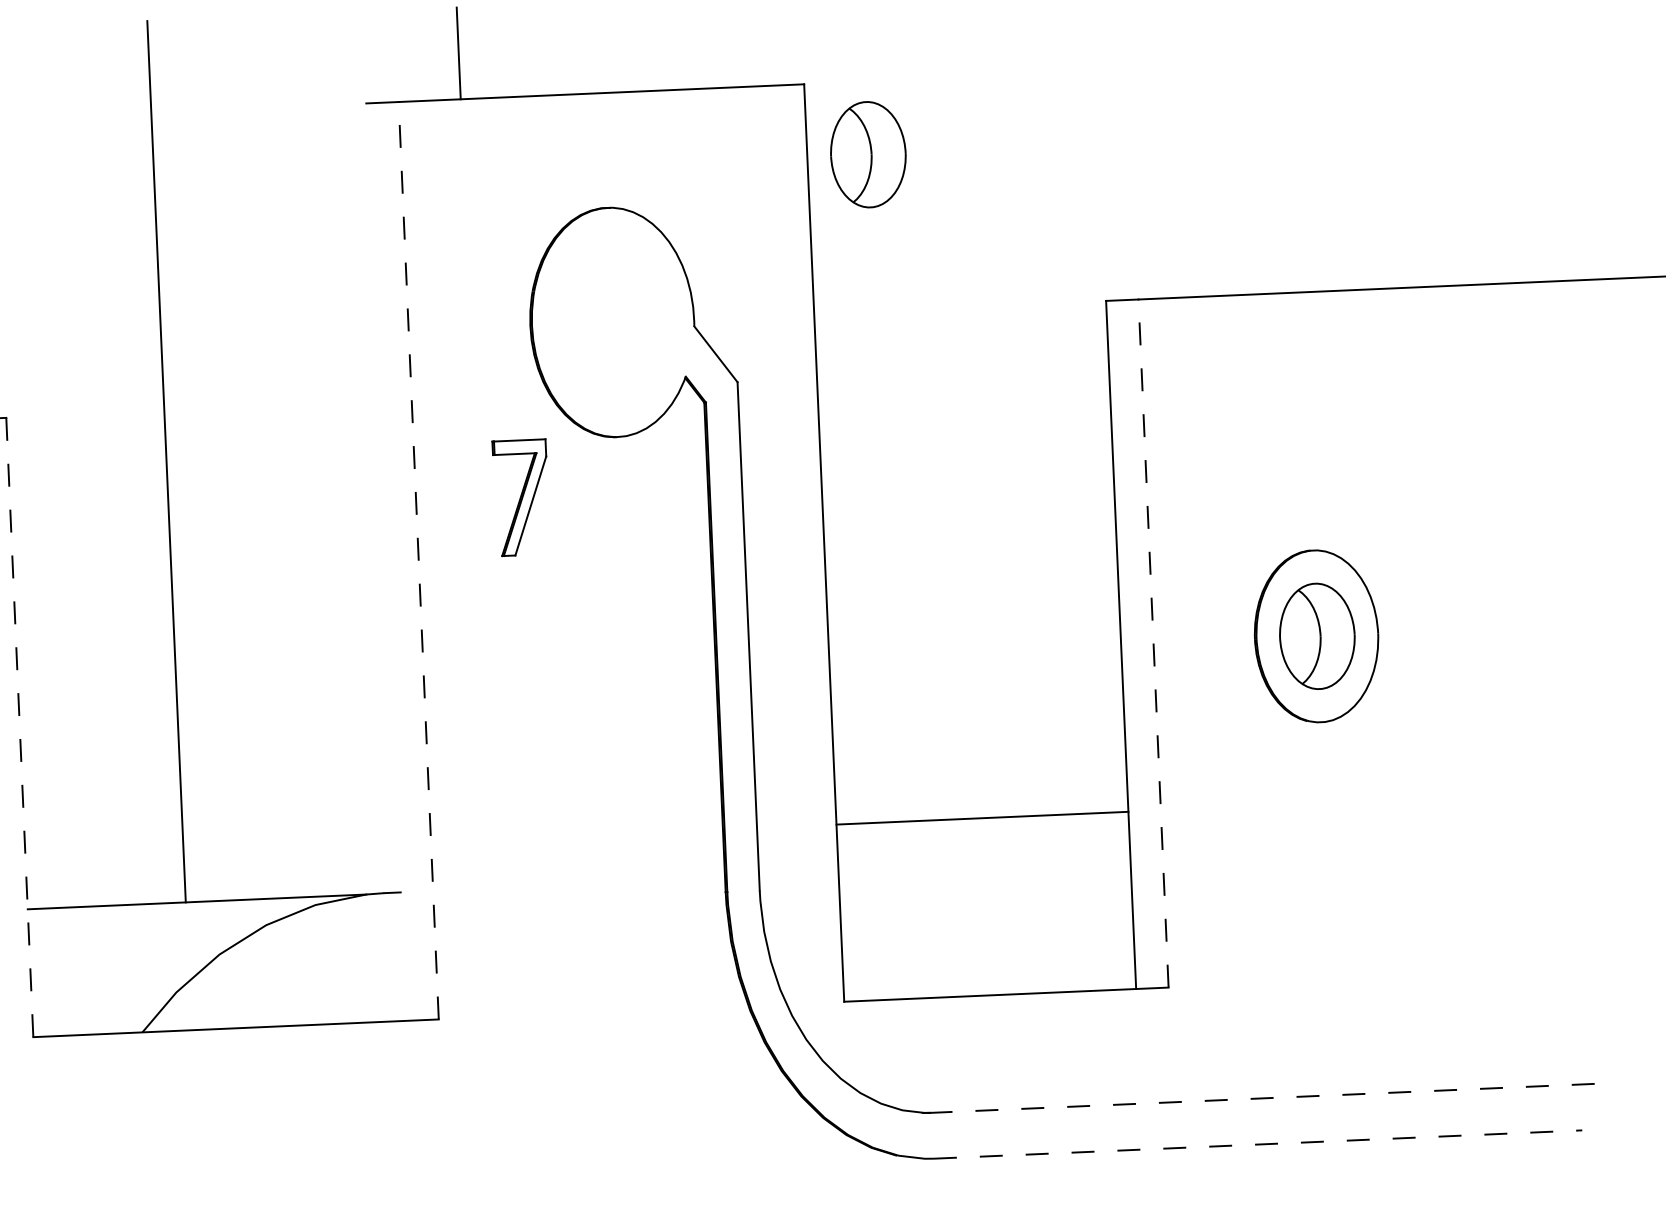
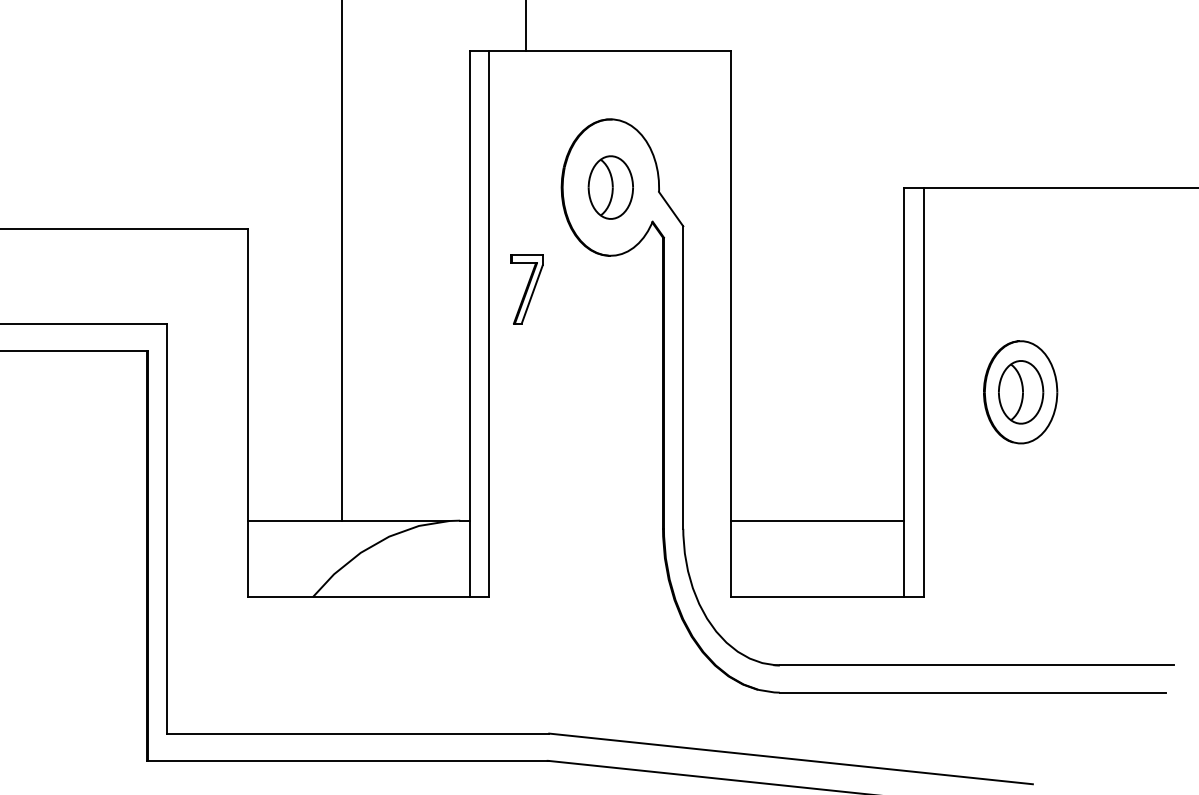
part: (867, 154) -> (610, 187), moved
part: (520, 498) -> (526, 289), moved
line: (419, 561) -> (489, 324), dashed -> solid
line: (385, 562) -> (469, 324), added
line: (1153, 643) -> (923, 392), dashed -> solid
line: (19, 728) -> (247, 413), dashed -> solid
line: (982, 817) -> (817, 520), moved
line: (1262, 1098) -> (976, 665), dashed -> solid
line: (1257, 1144) -> (972, 692), dashed -> solid

